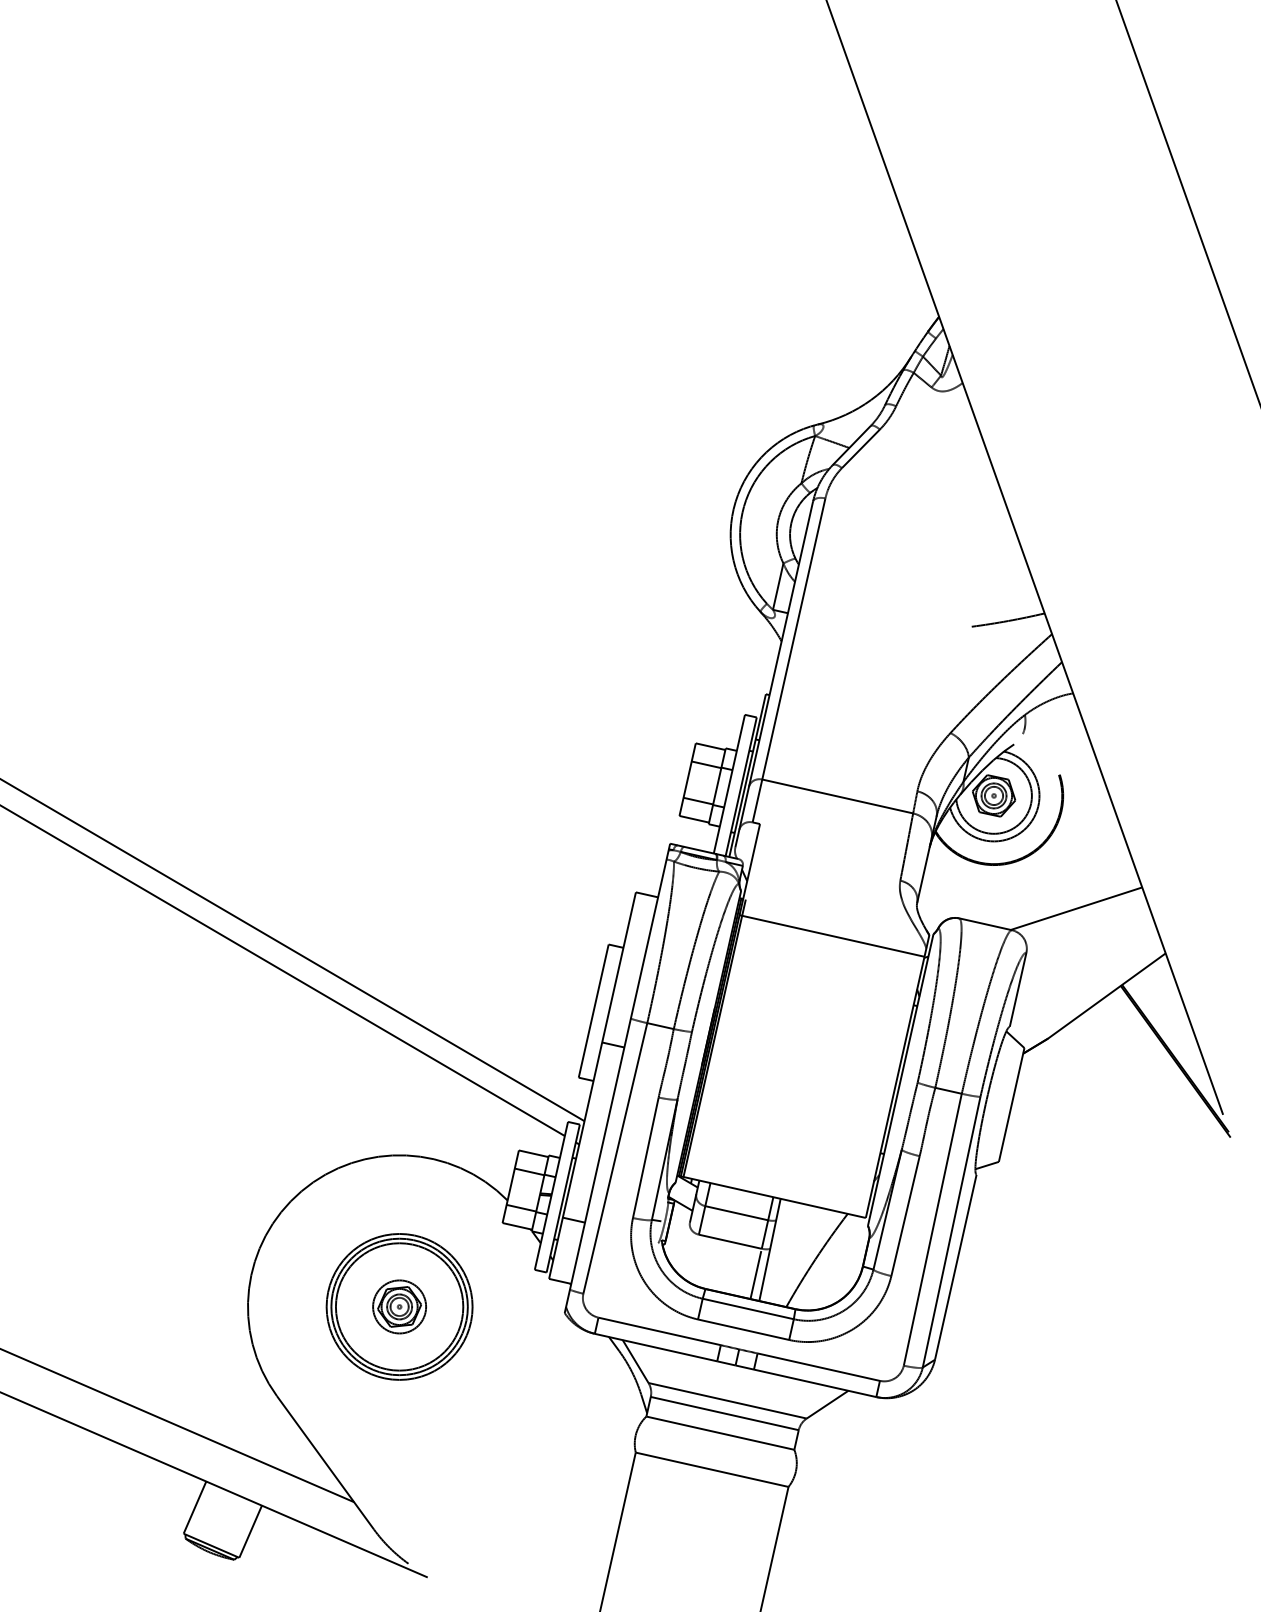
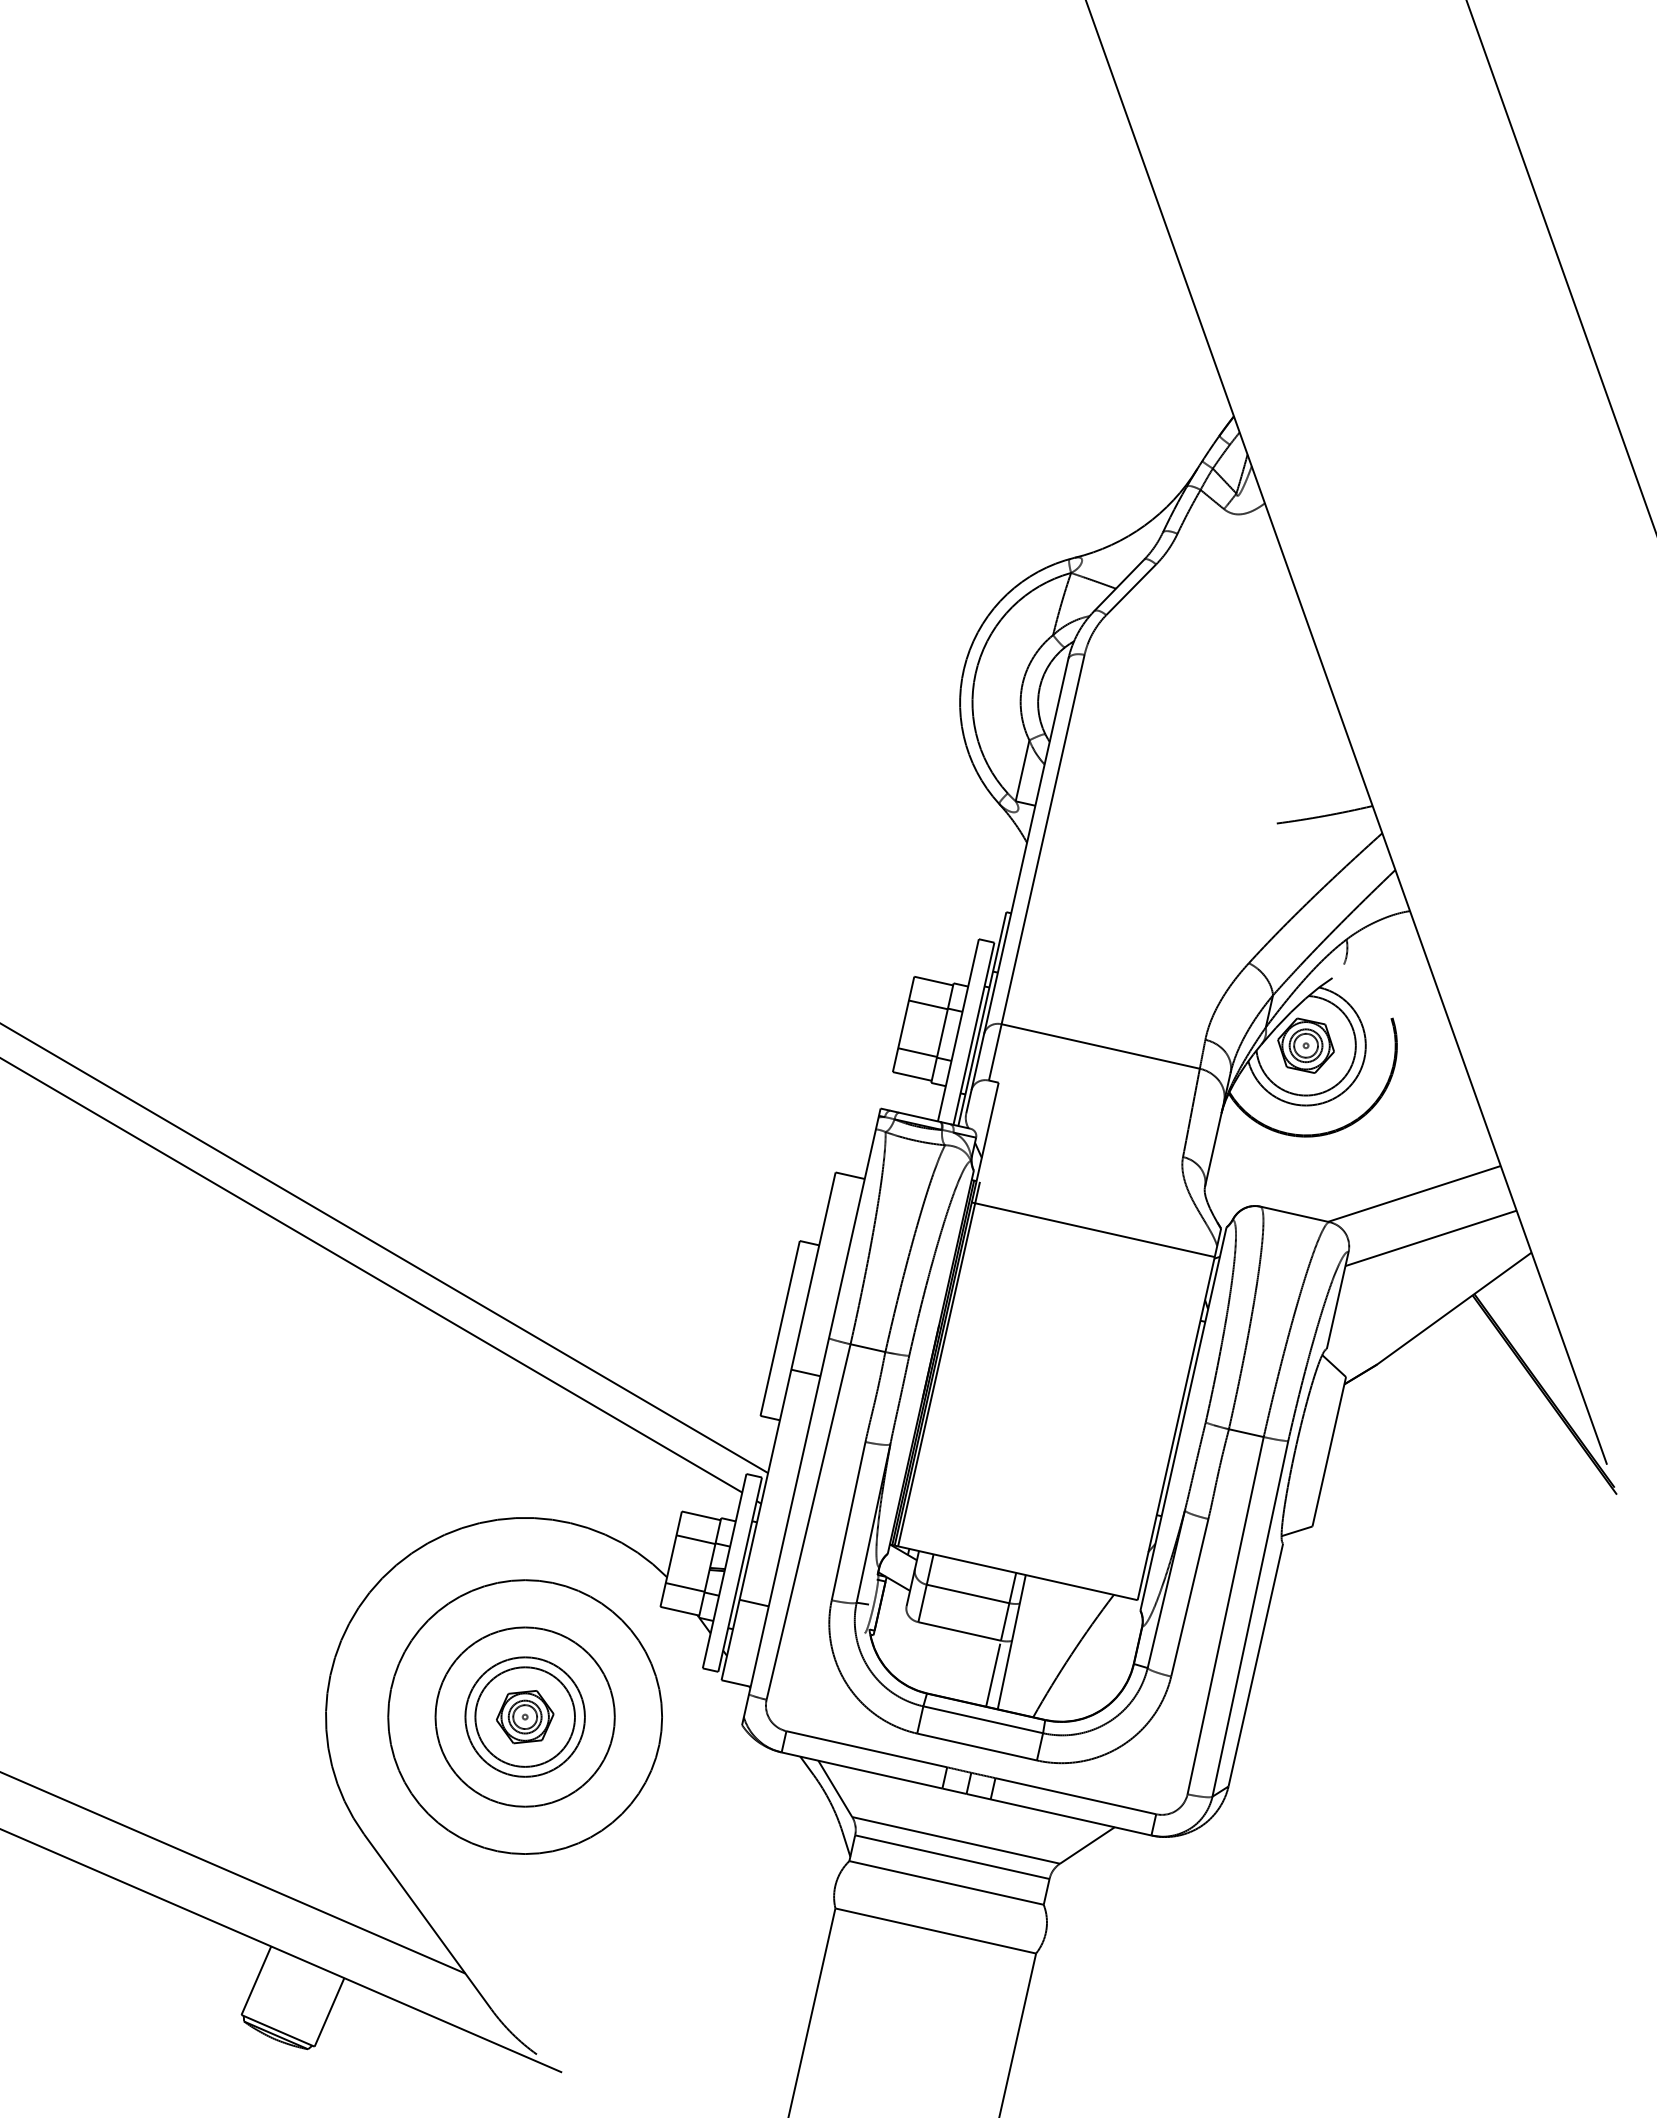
line: (1088, 942) -> (1430, 1238), added
circle: (399, 1306) -> (524, 1716), size x0.71
circle: (399, 1306) -> (525, 1716), size x1.43
circle: (399, 1307) -> (525, 1717), size x1.43

